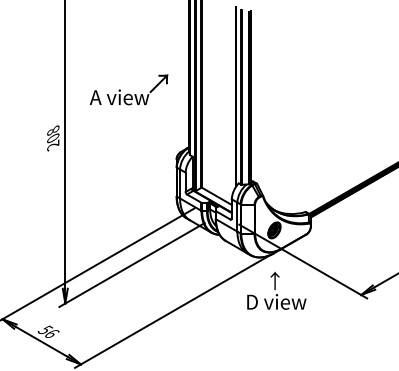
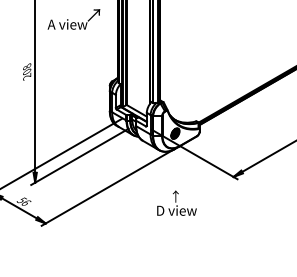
text: (128, 89) -> (73, 19), moved
text: (276, 289) -> (176, 202), moved

